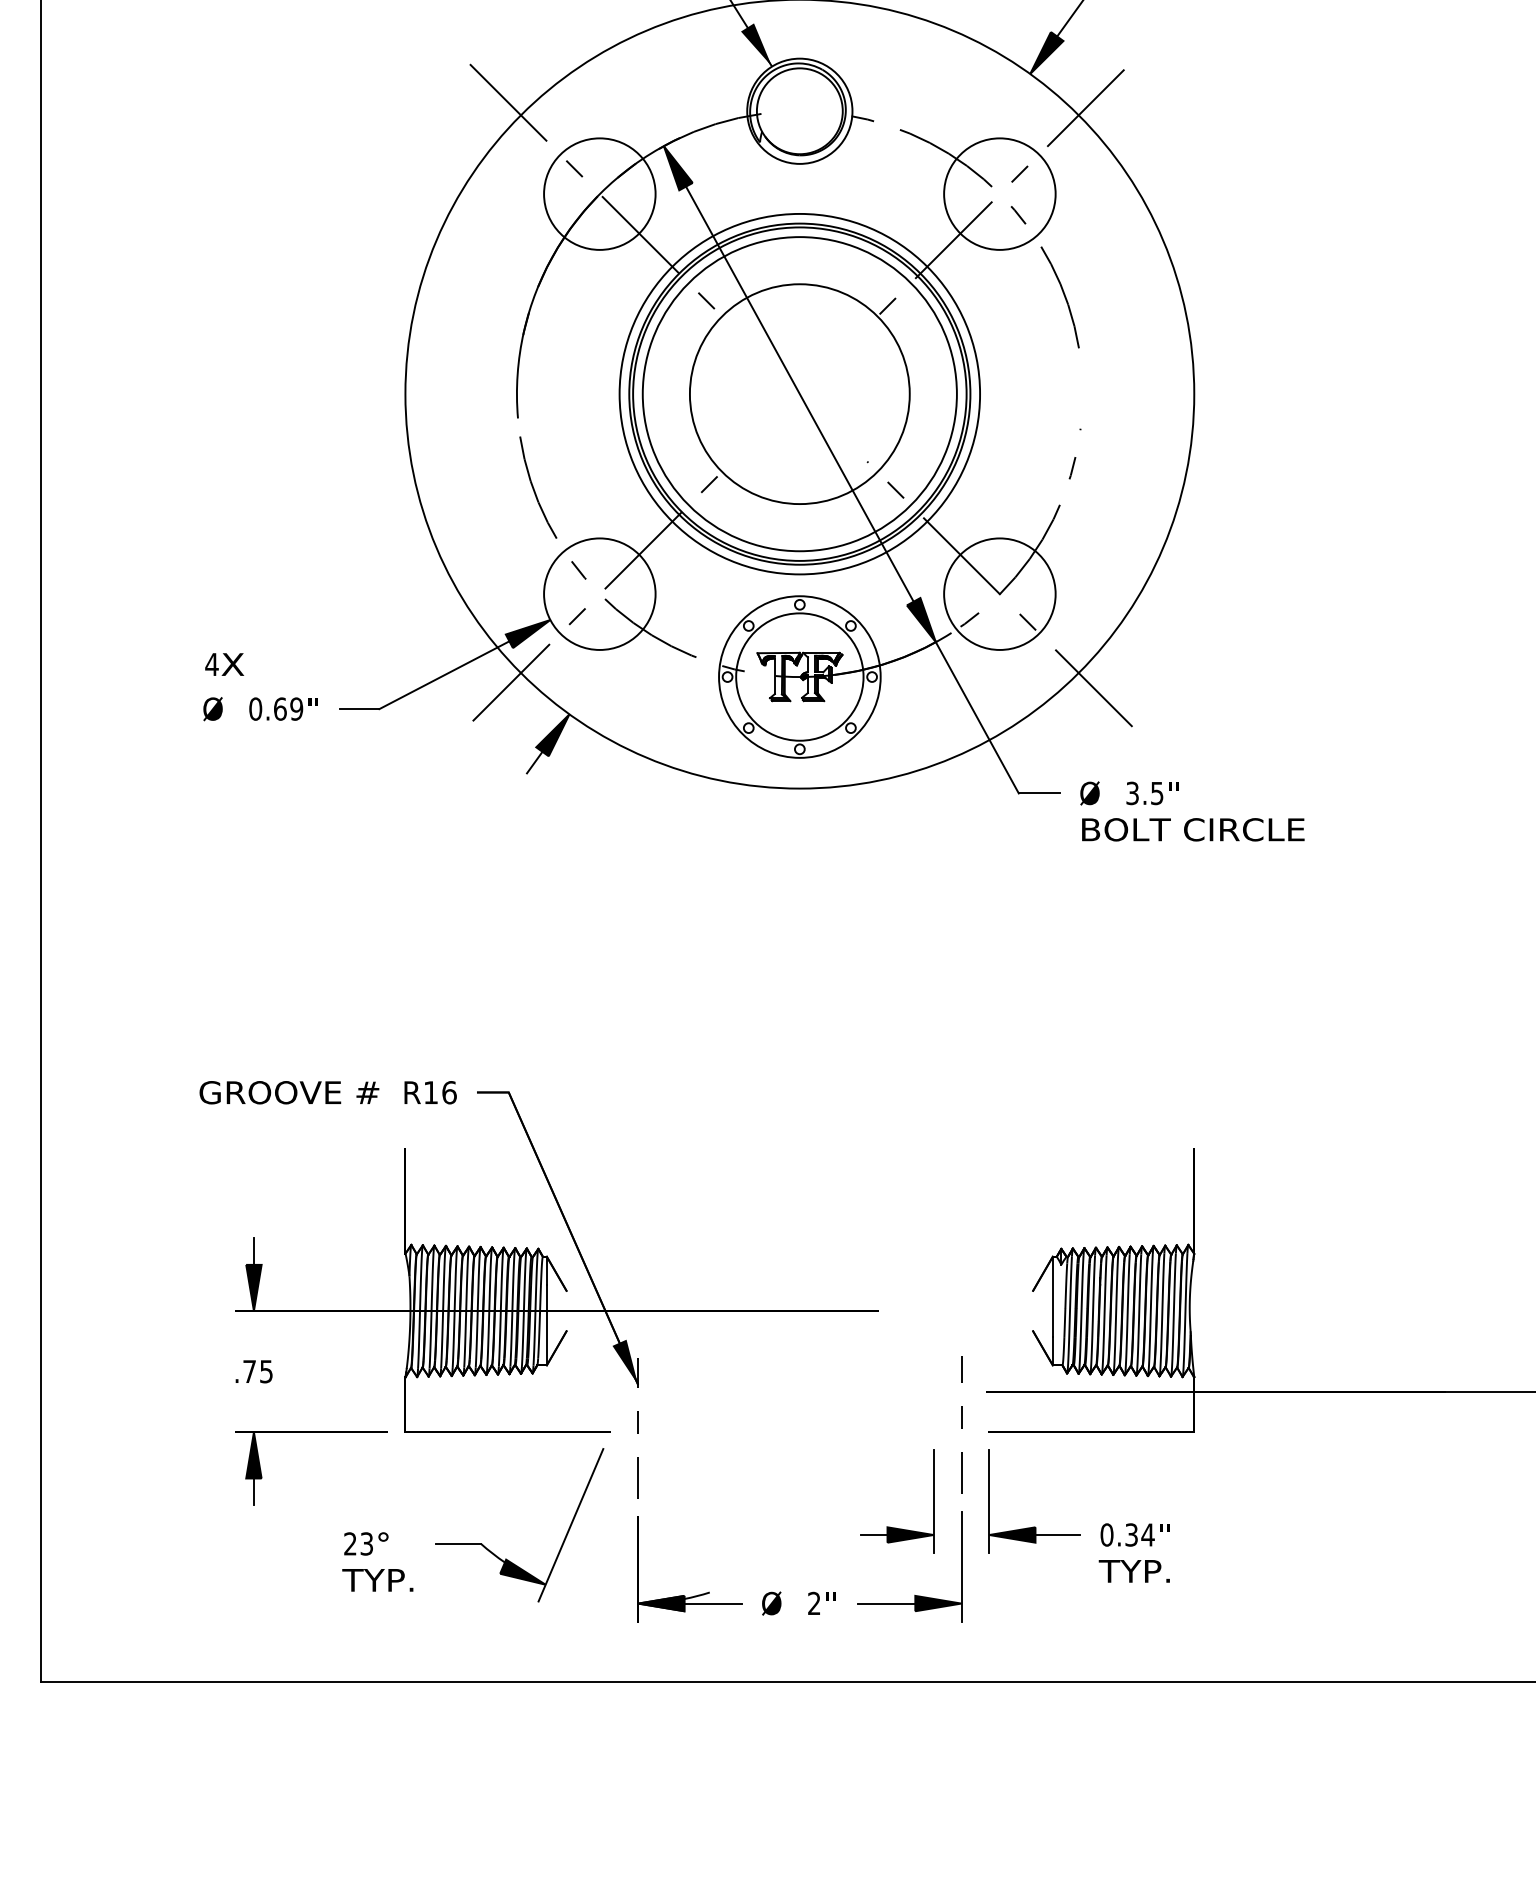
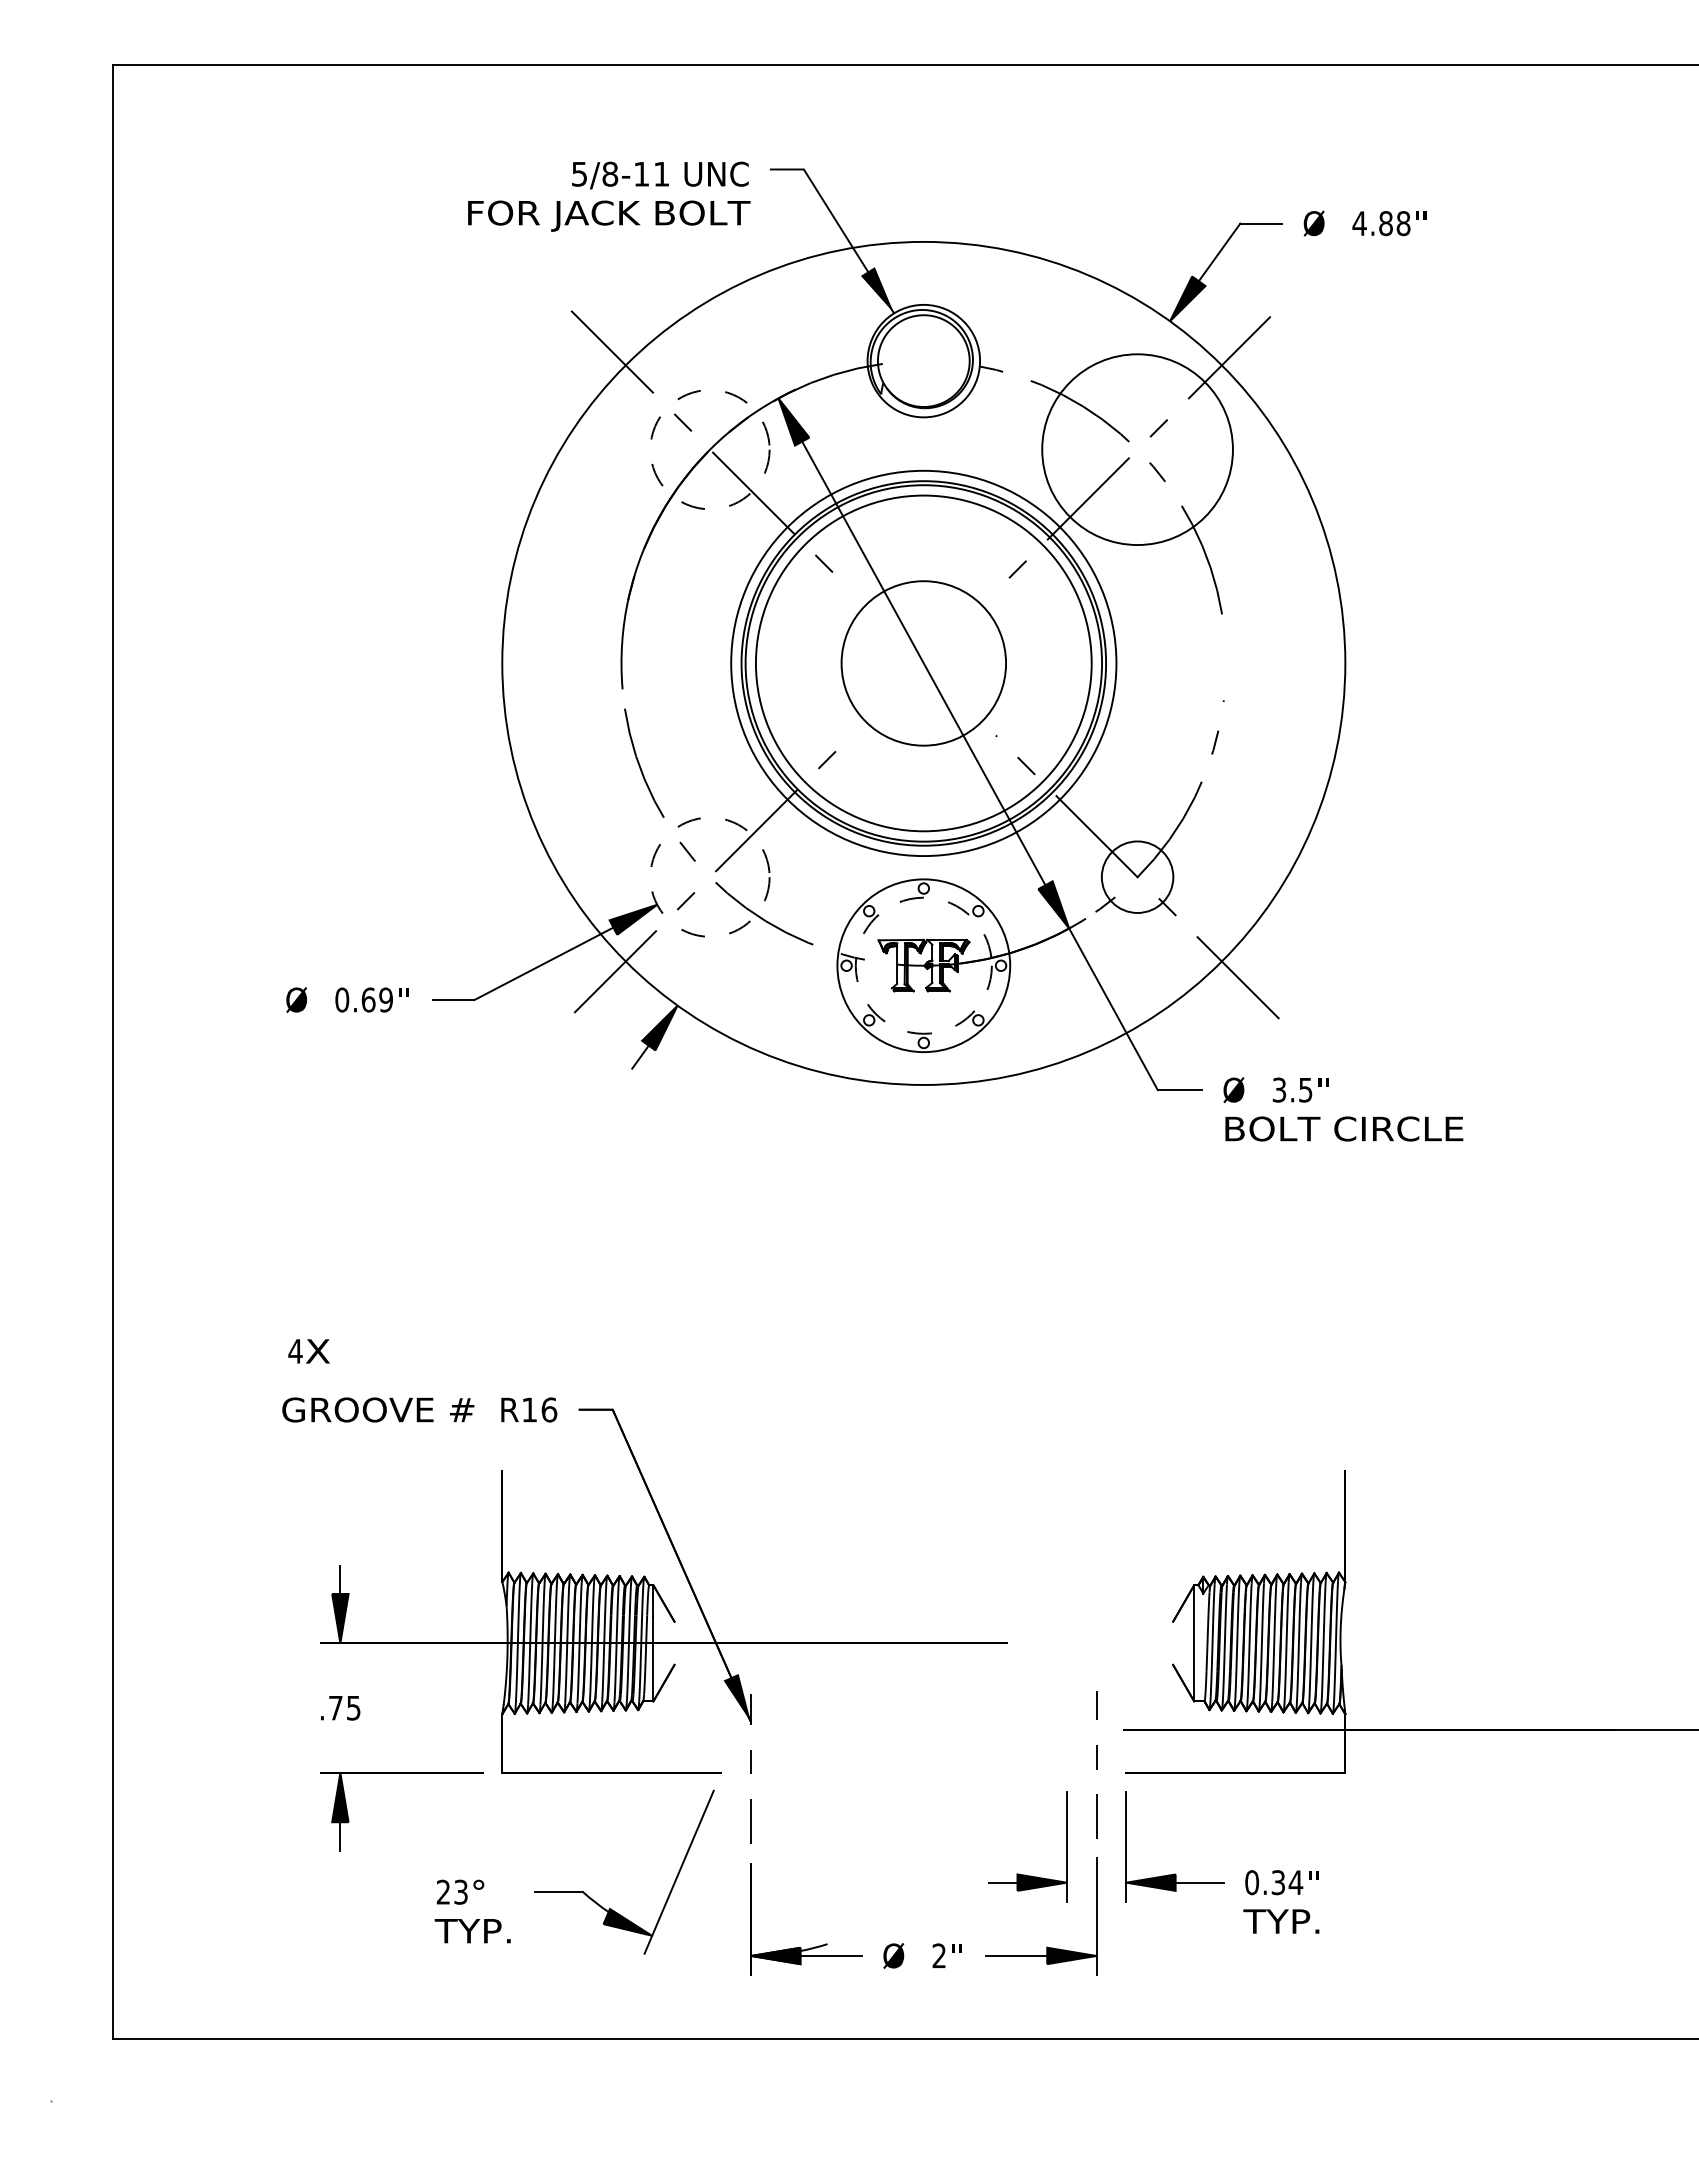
circle: (599, 193) -> (709, 449), solid -> dashed
circle: (999, 193) -> (1137, 449), size x1.6
circle: (799, 393) -> (923, 662), size x0.7
circle: (599, 593) -> (709, 876), solid -> dashed
circle: (999, 593) -> (1137, 876), size x0.6
text: (224, 664) -> (308, 1351), moved
circle: (799, 676) -> (923, 965), solid -> dashed

